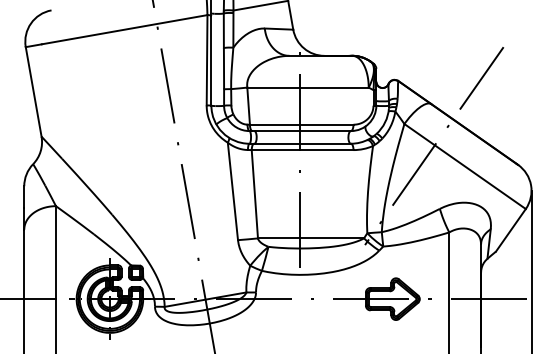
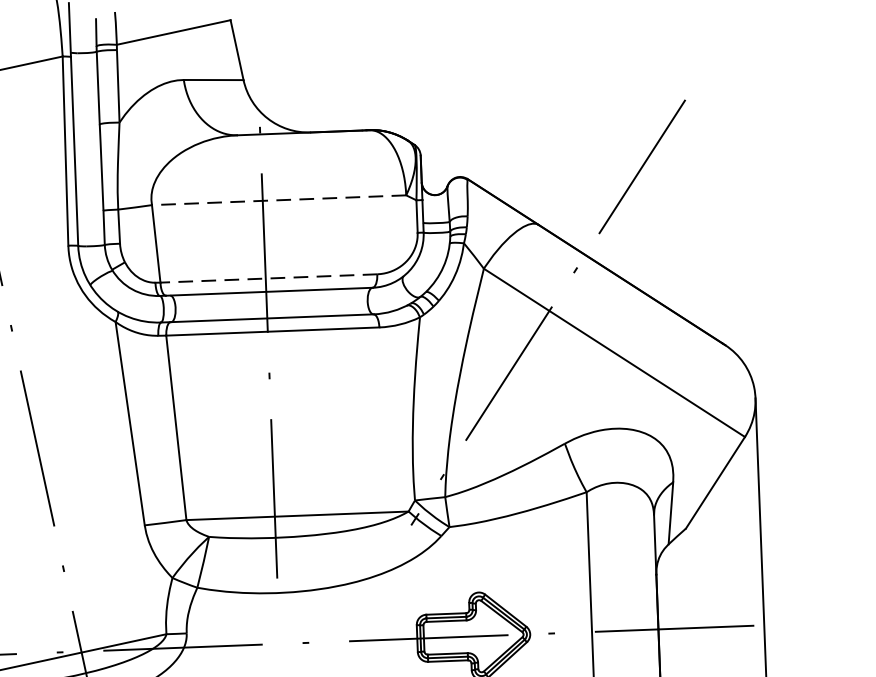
line: (308, 87) -> (280, 199), solid -> dashed
line: (301, 124) -> (268, 278), solid -> dashed

